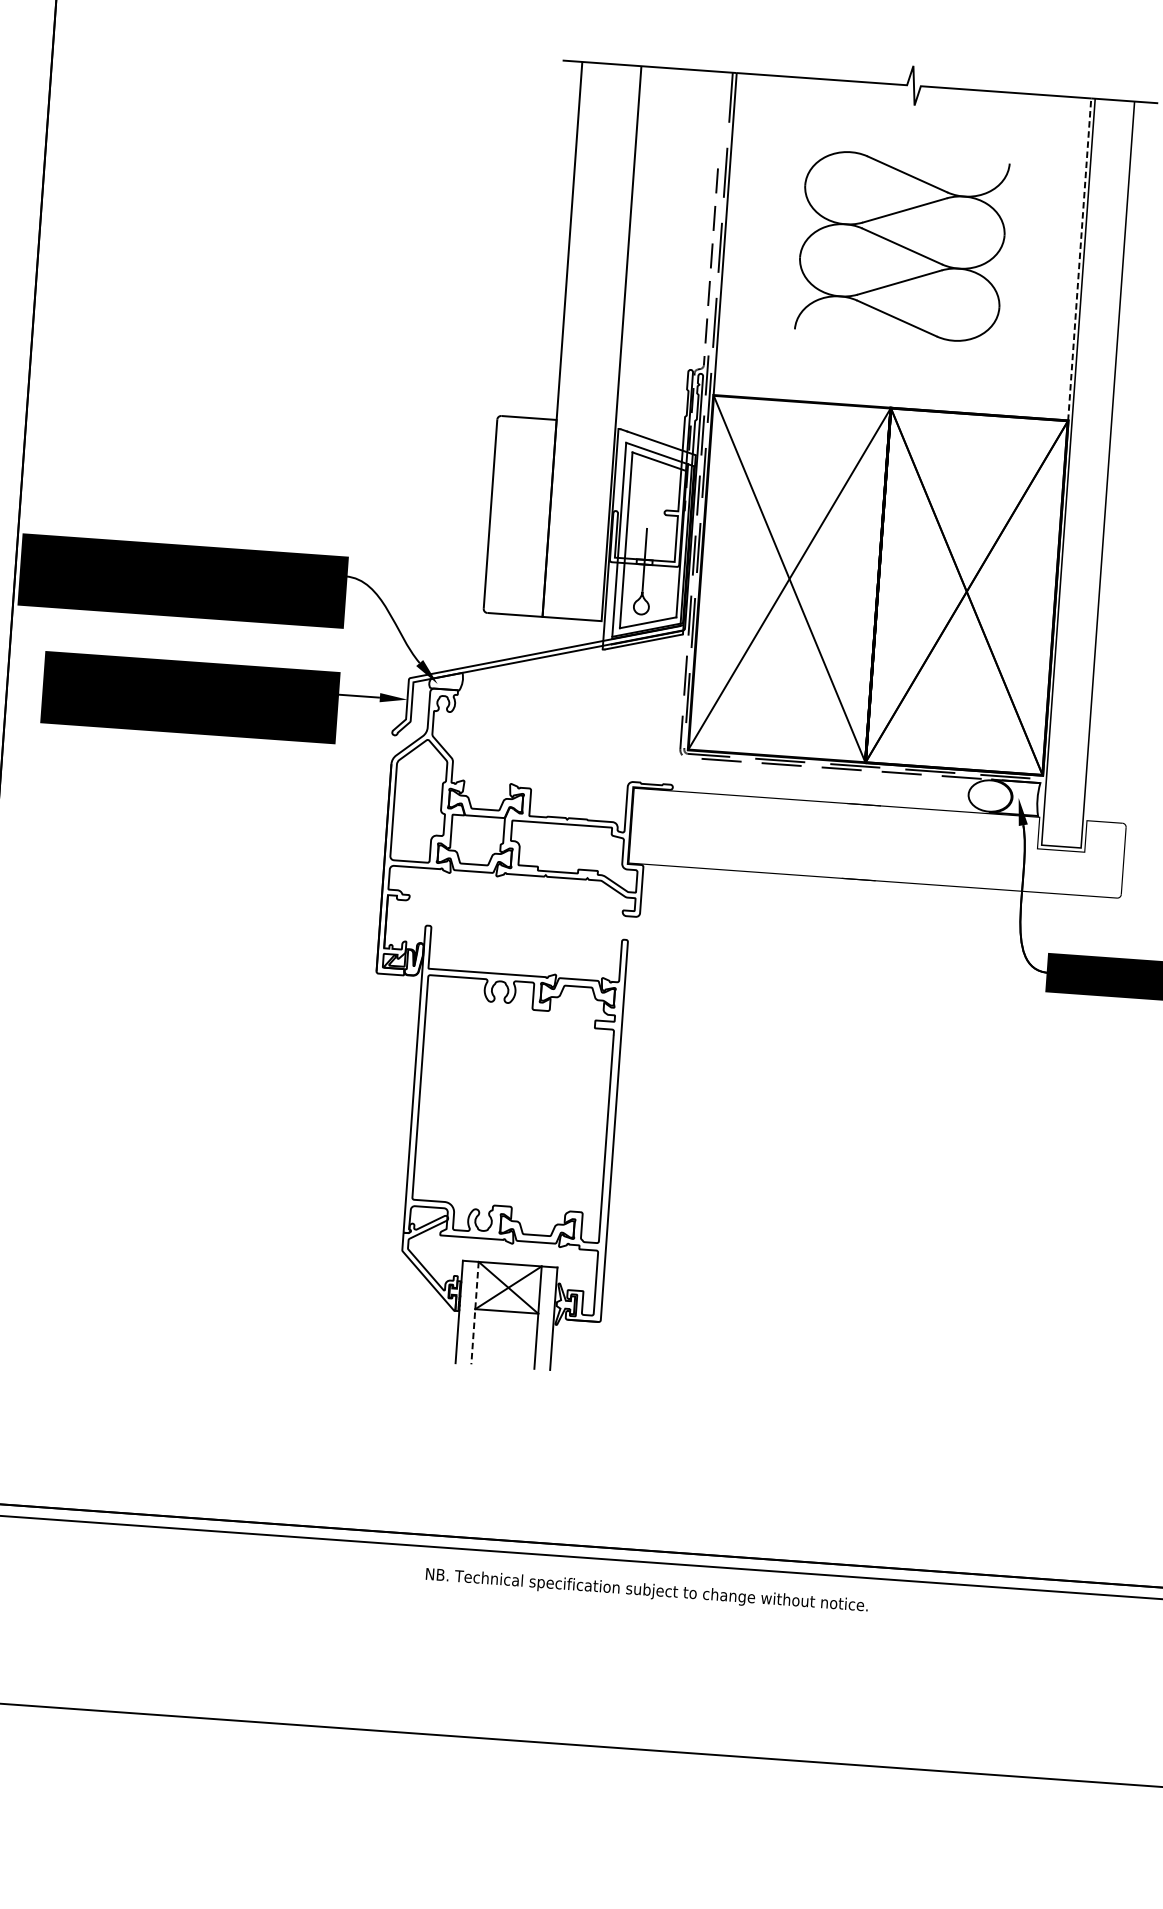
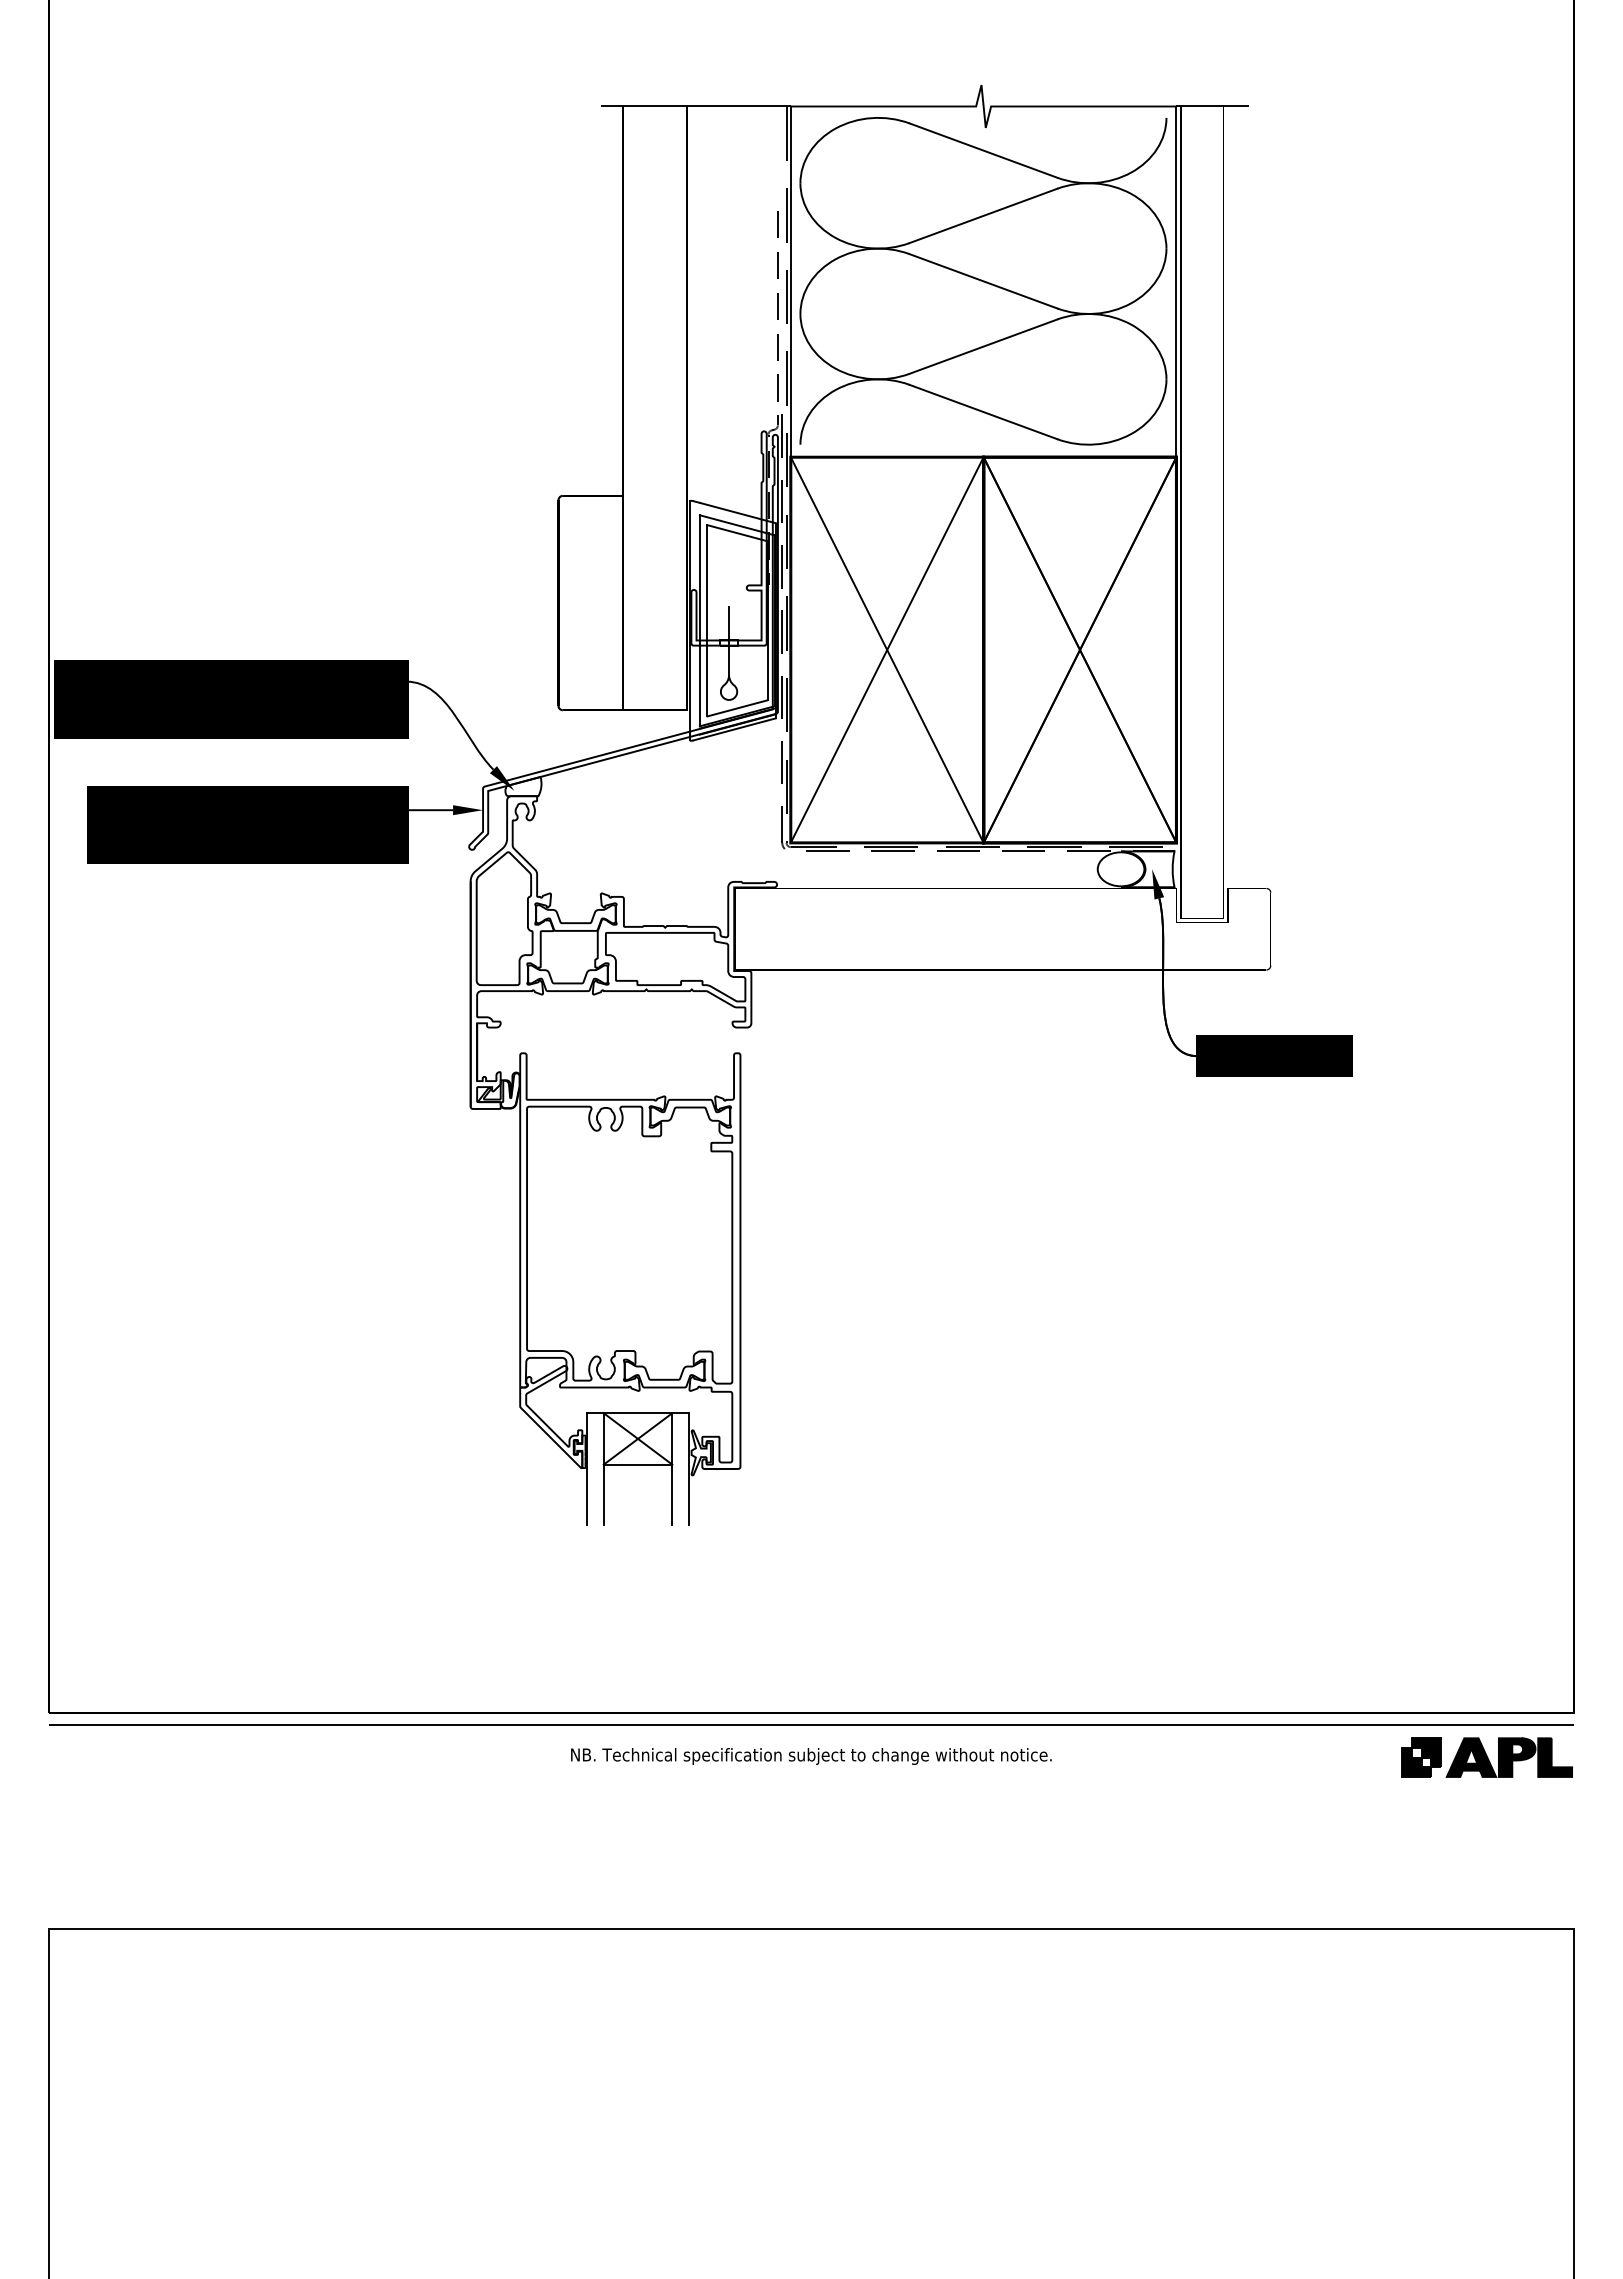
part: (902, 246) -> (983, 281), size x1.67
line: (1079, 259) -> (1176, 281), dashed -> solid
line: (474, 1312) -> (603, 1468), dashed -> solid

